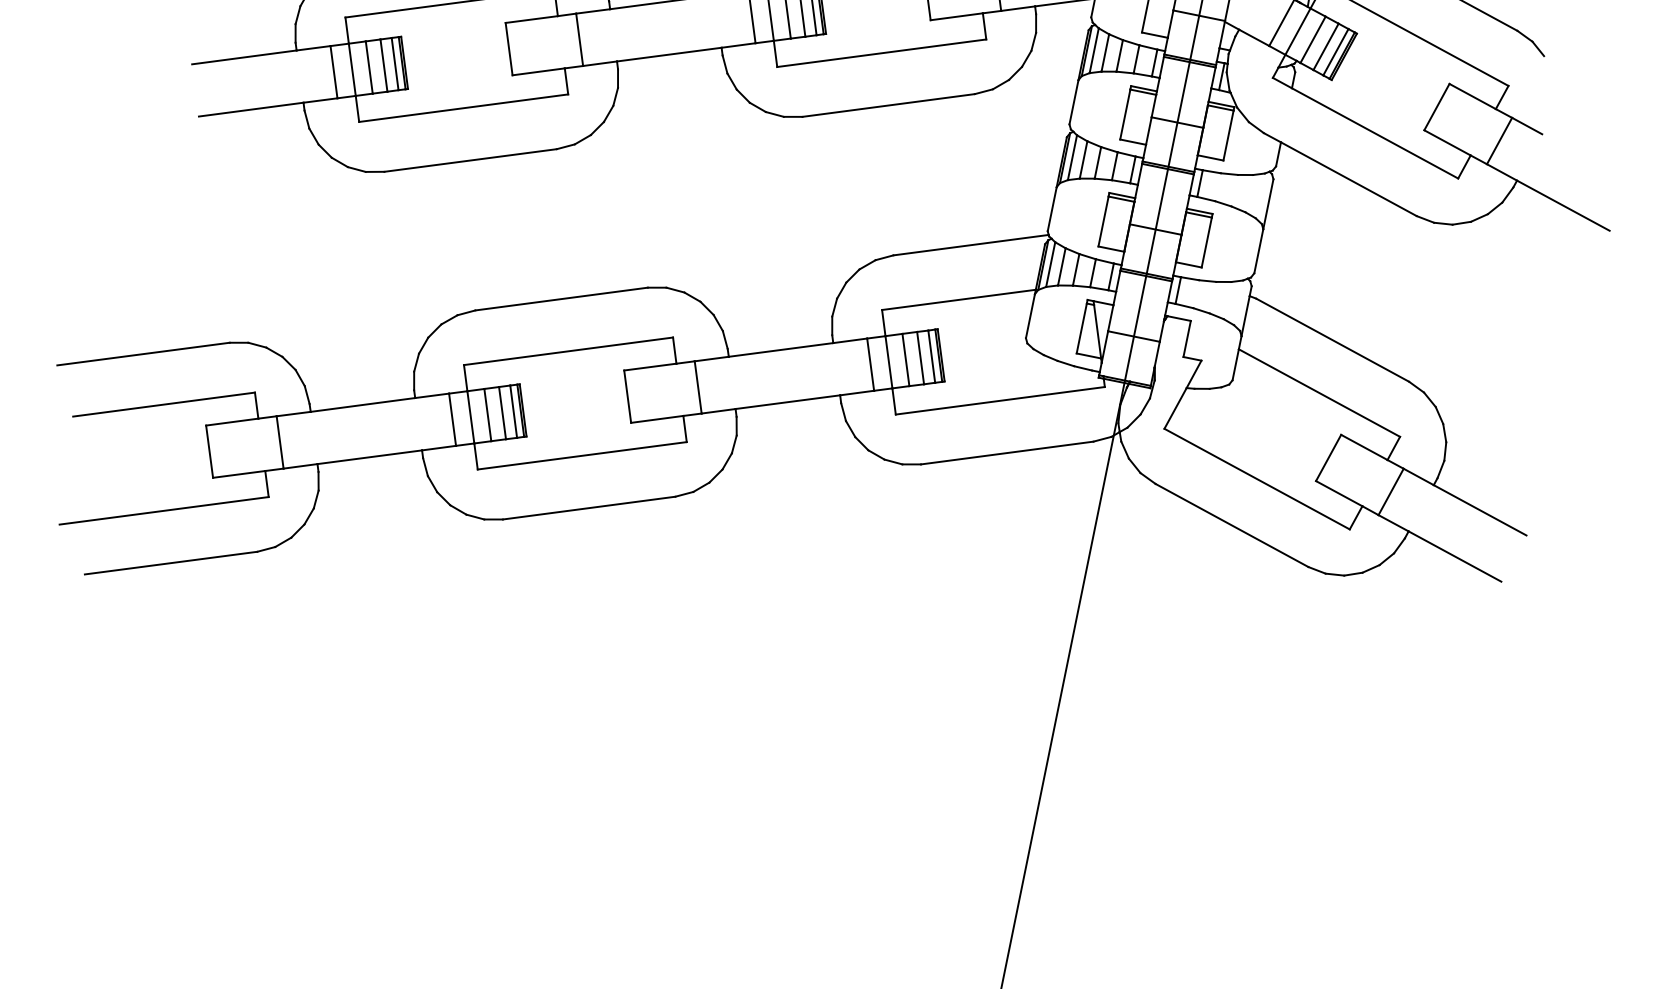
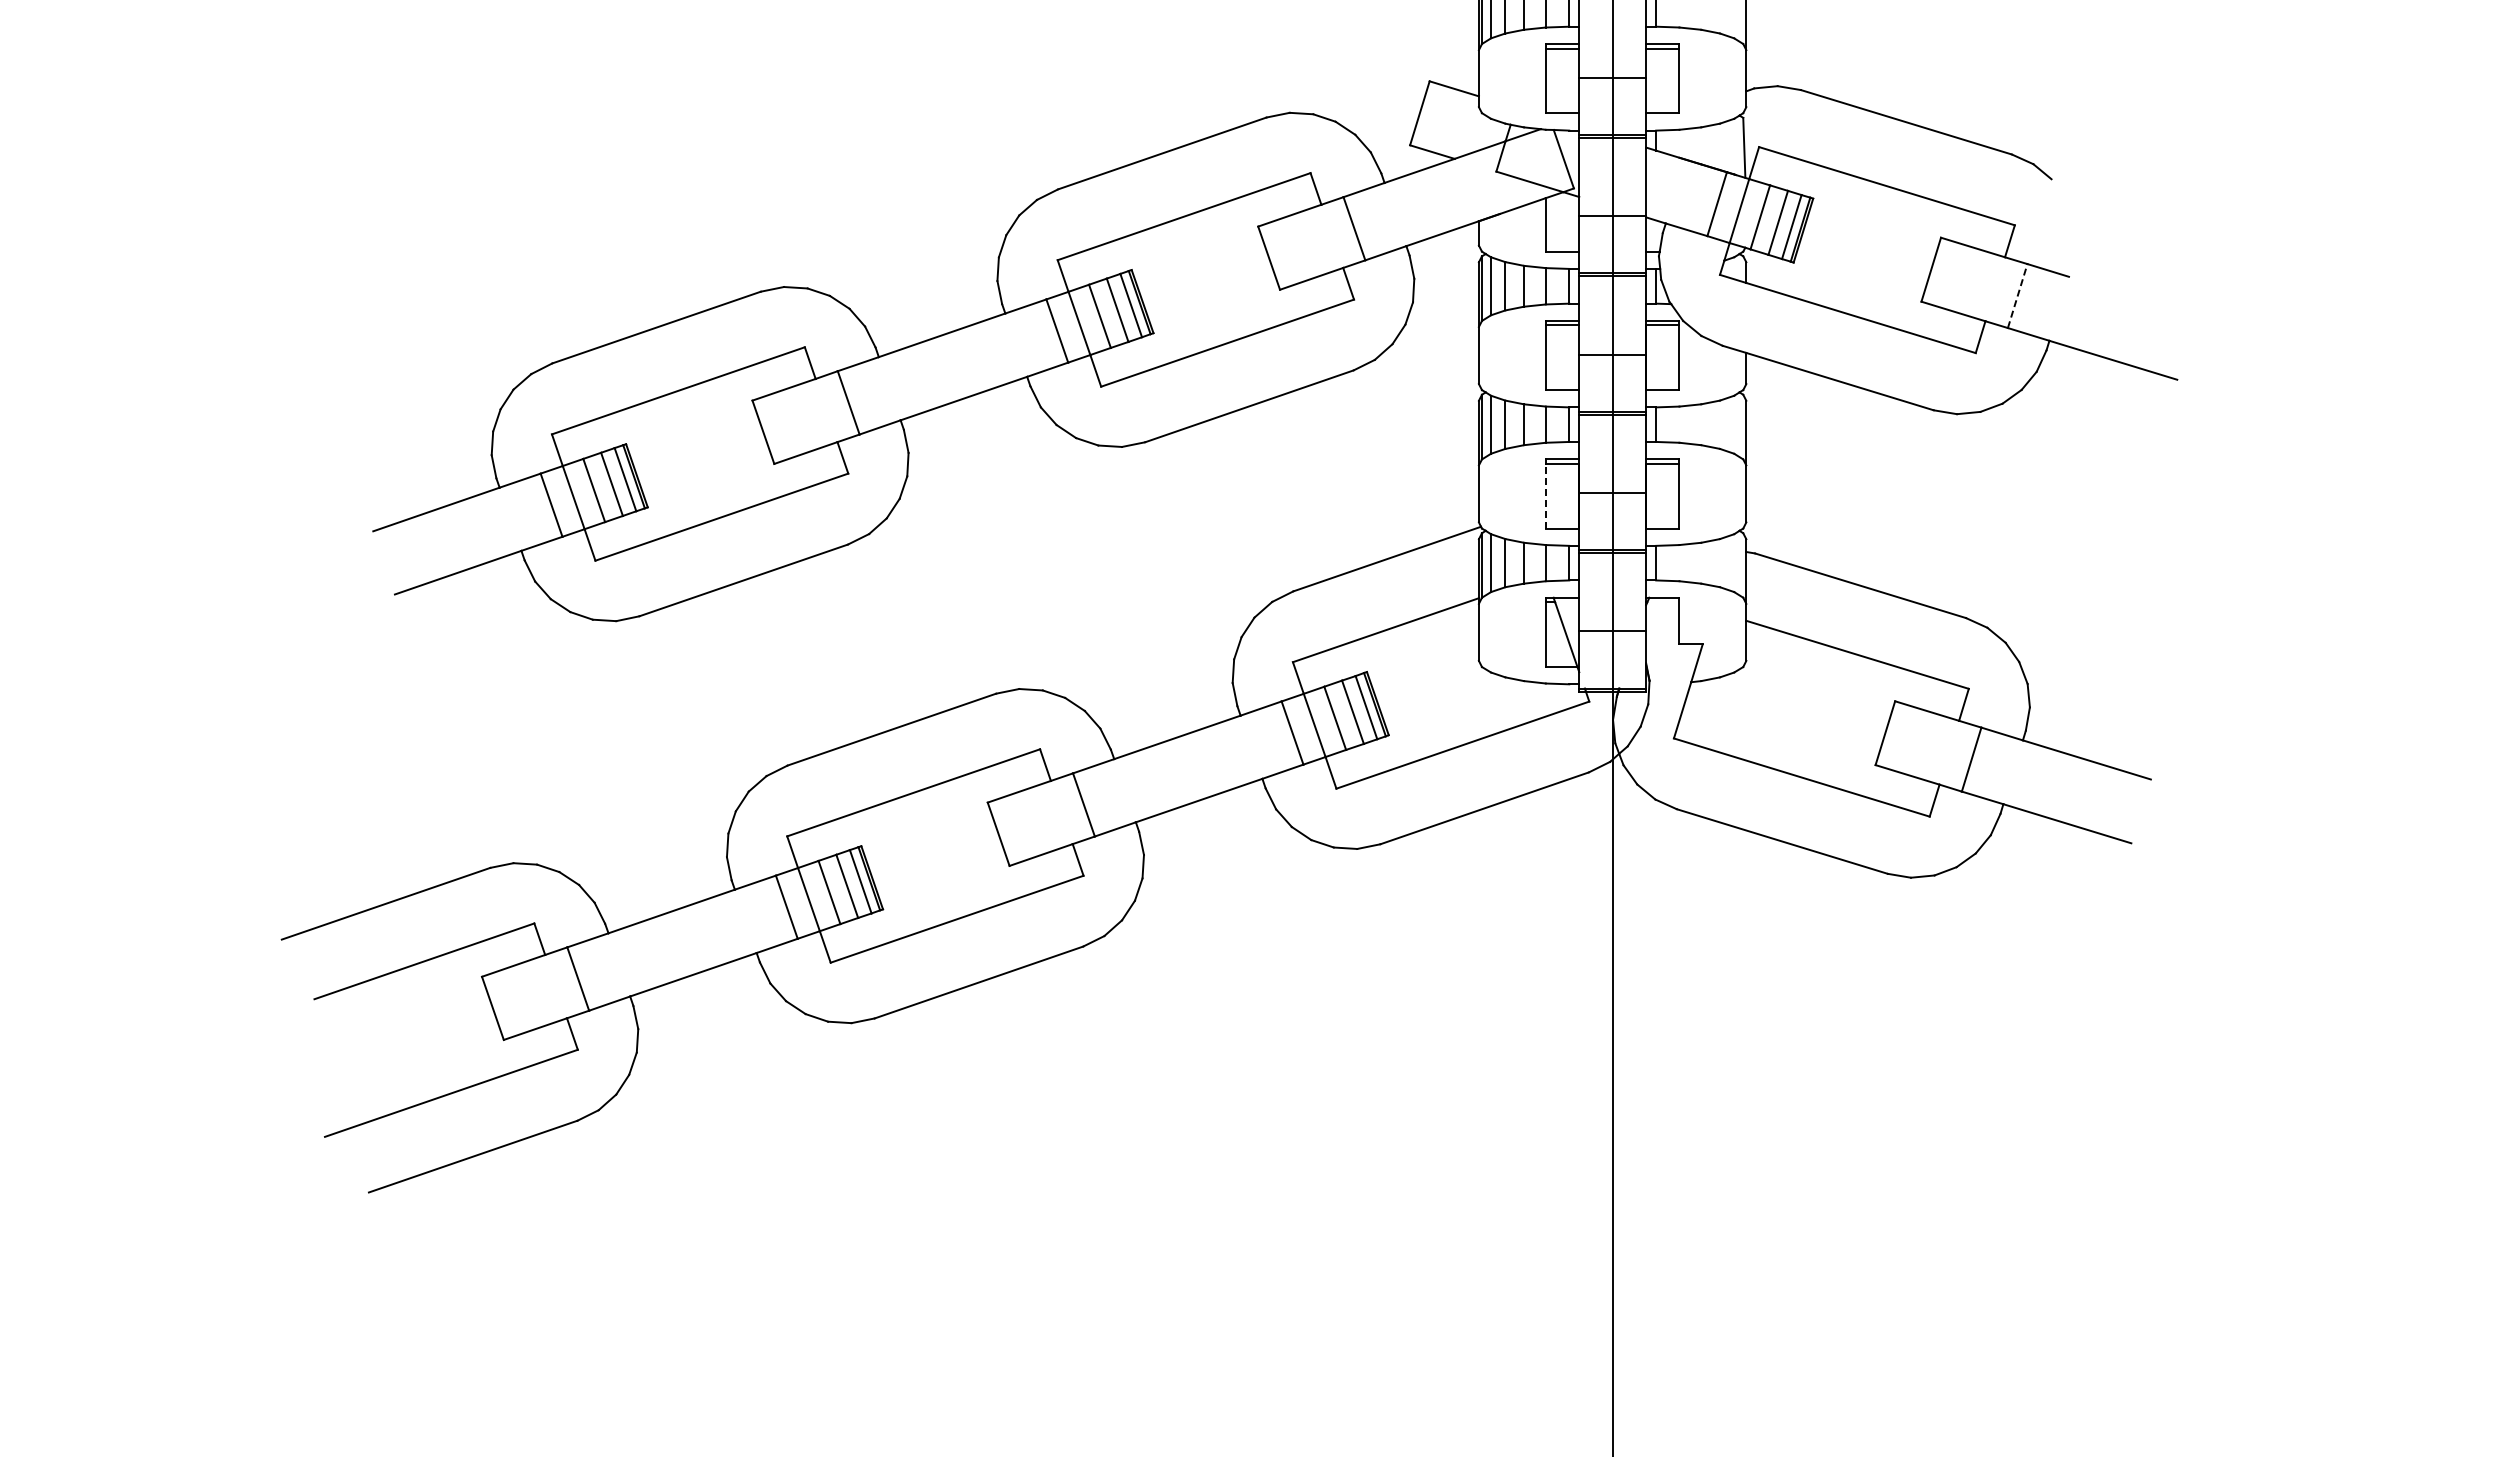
line: (1499, 140) -> (2017, 295), solid -> dashed
line: (1103, 220) -> (1545, 495), solid -> dashed

